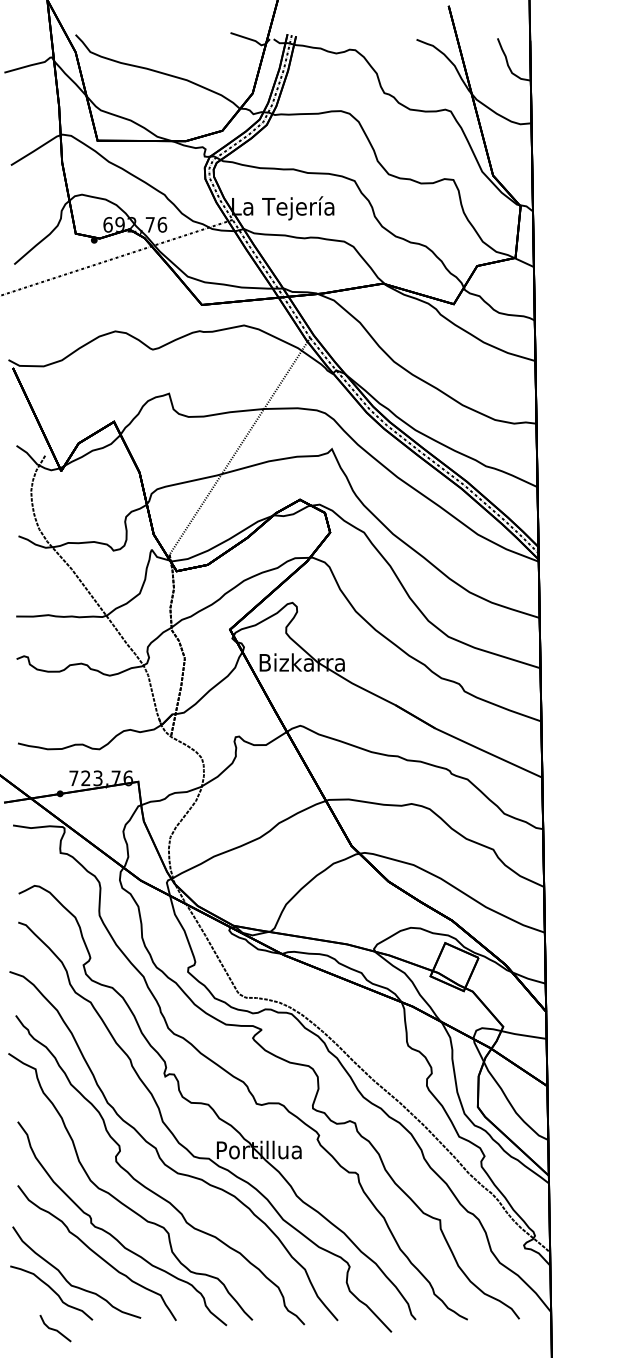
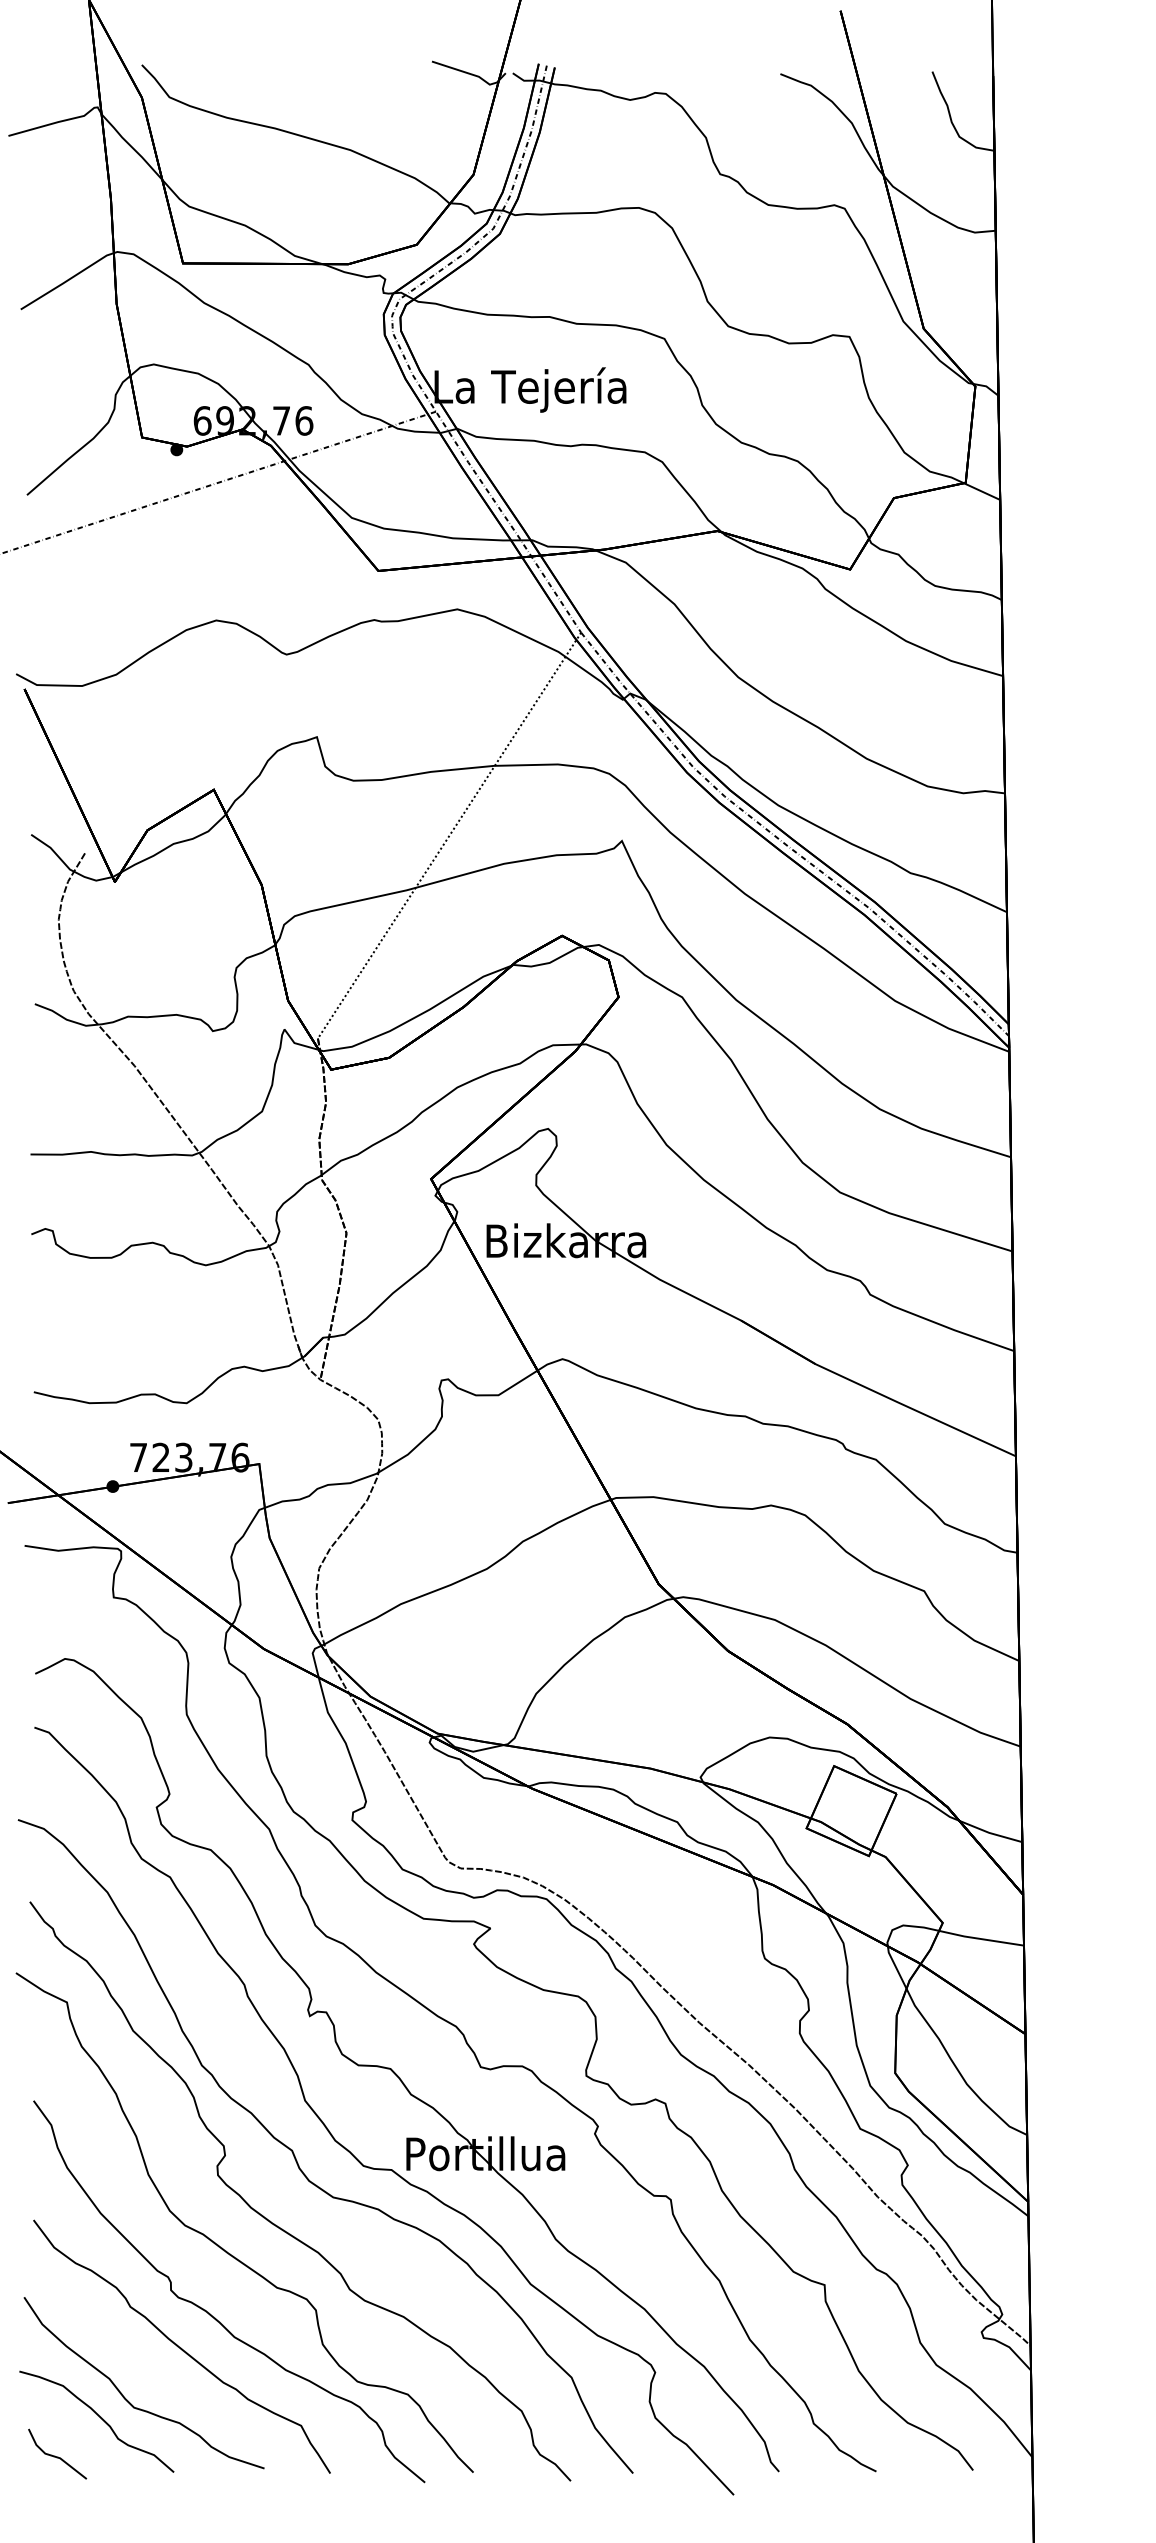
line: (54, 1328) -> (55, 2454), moved

